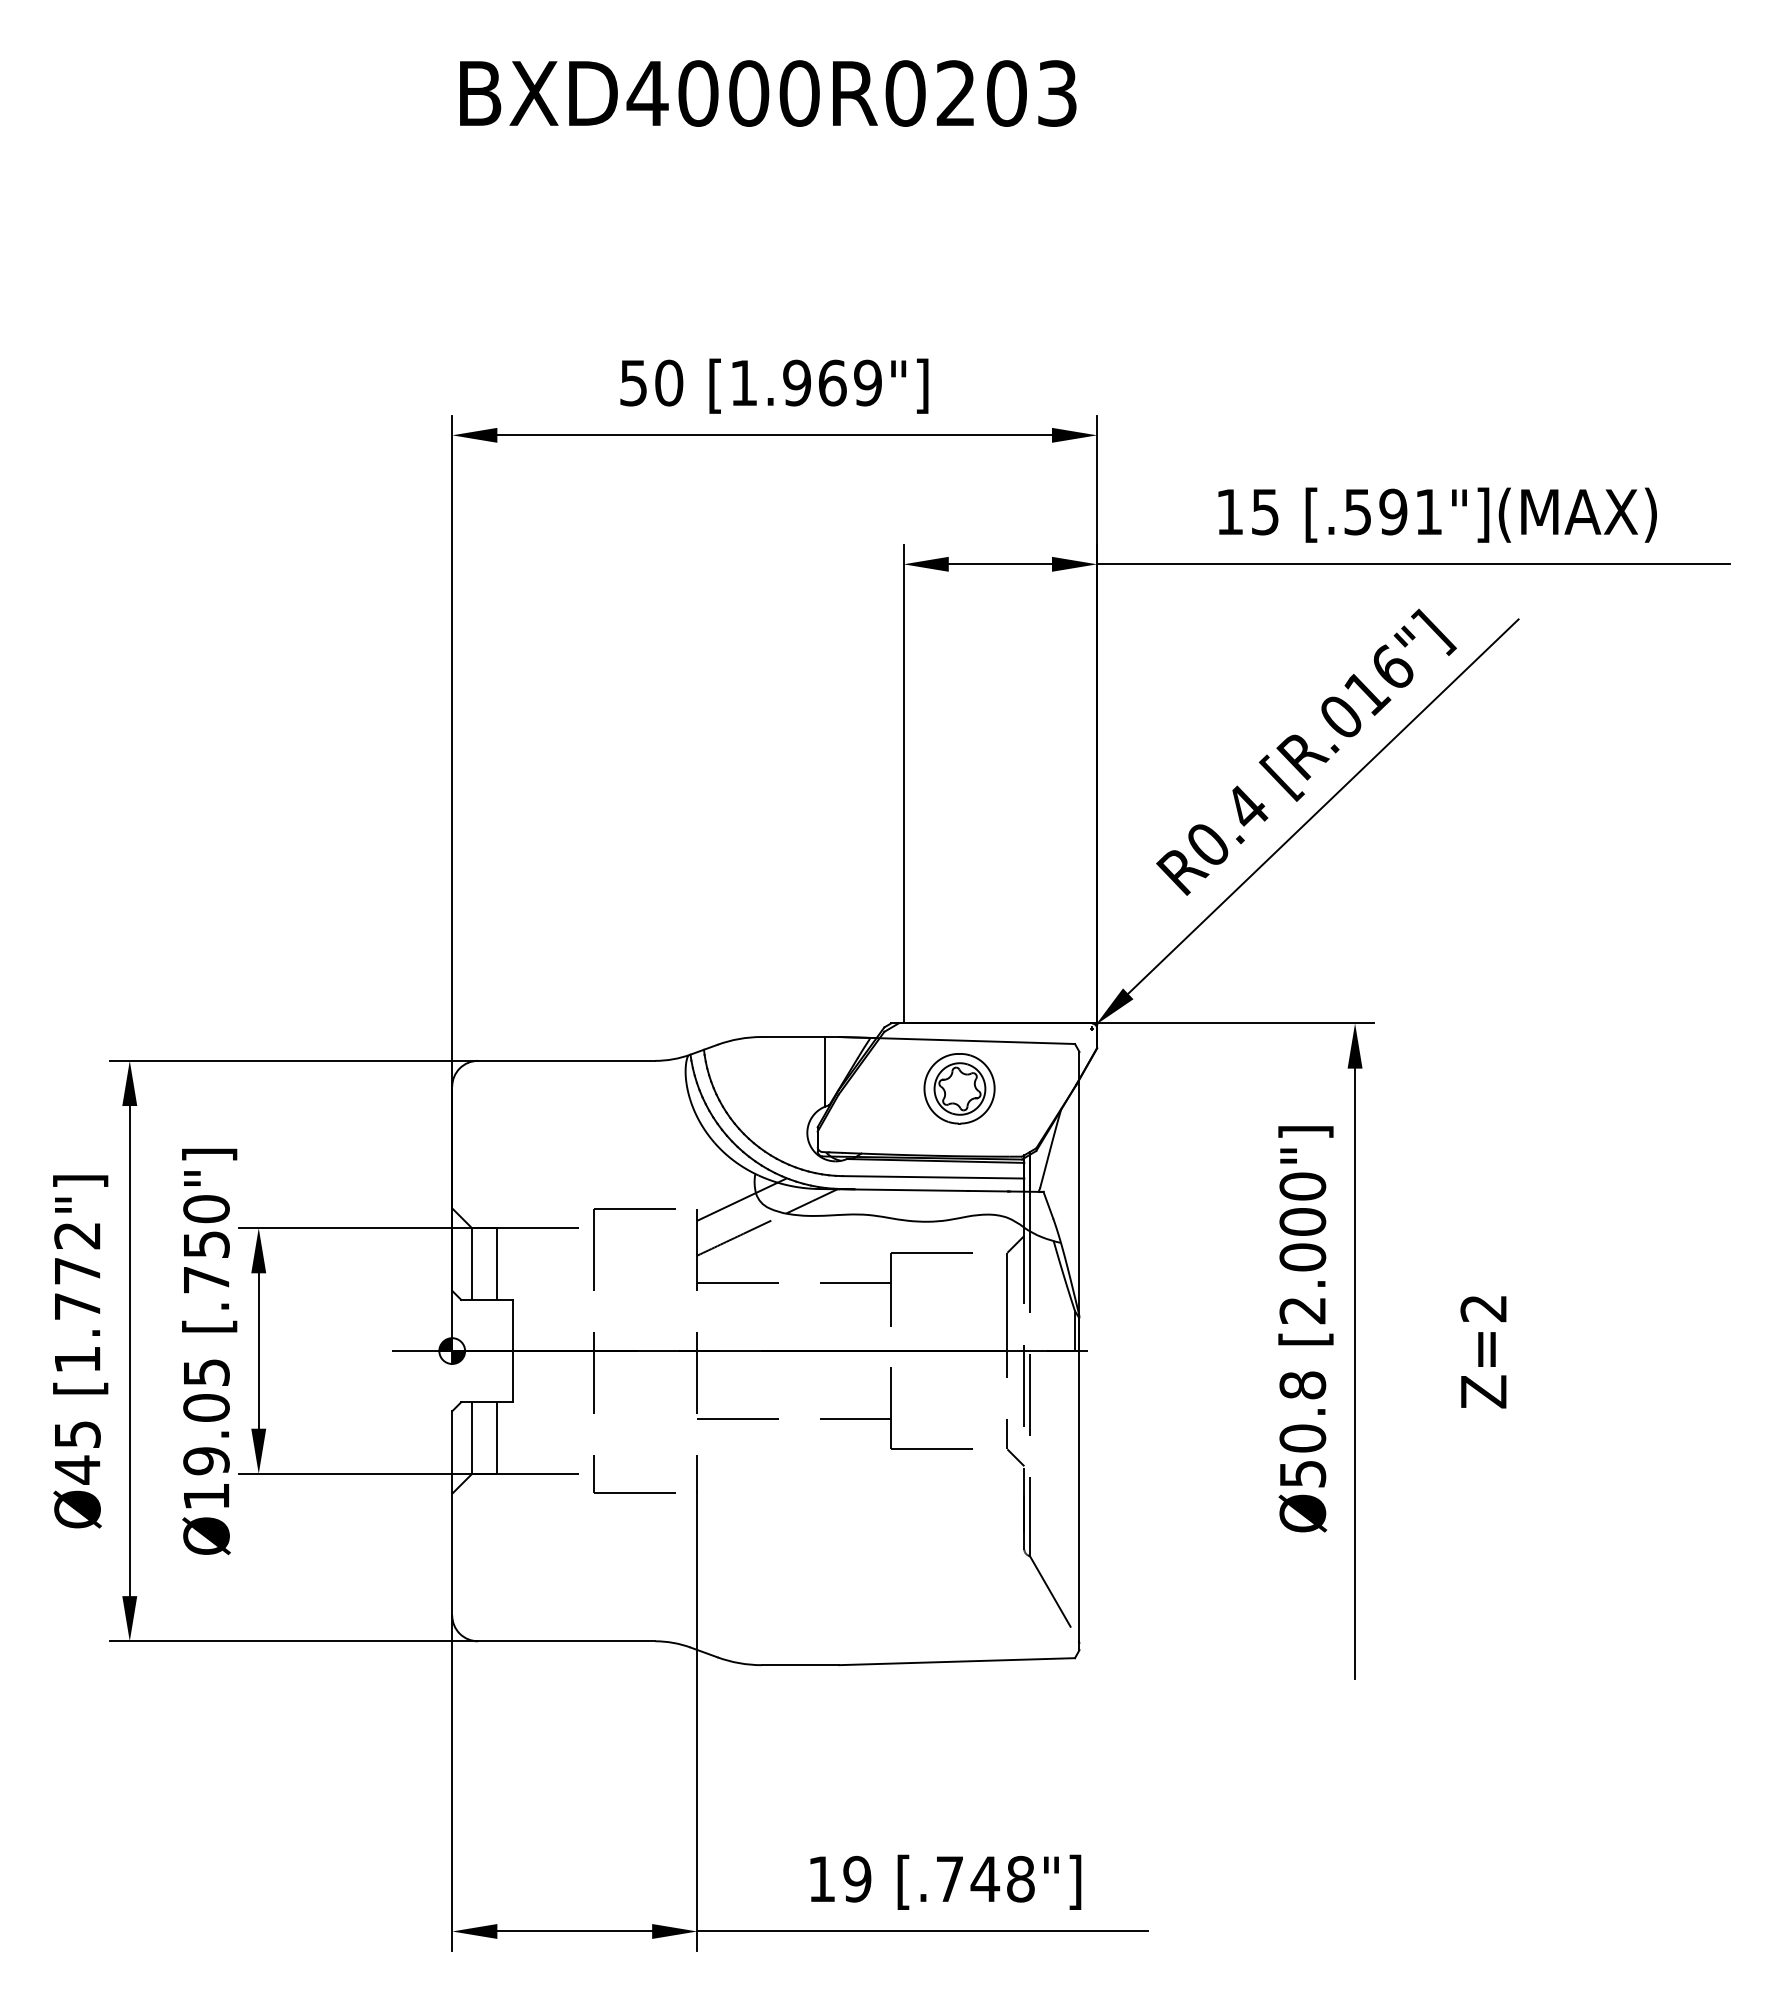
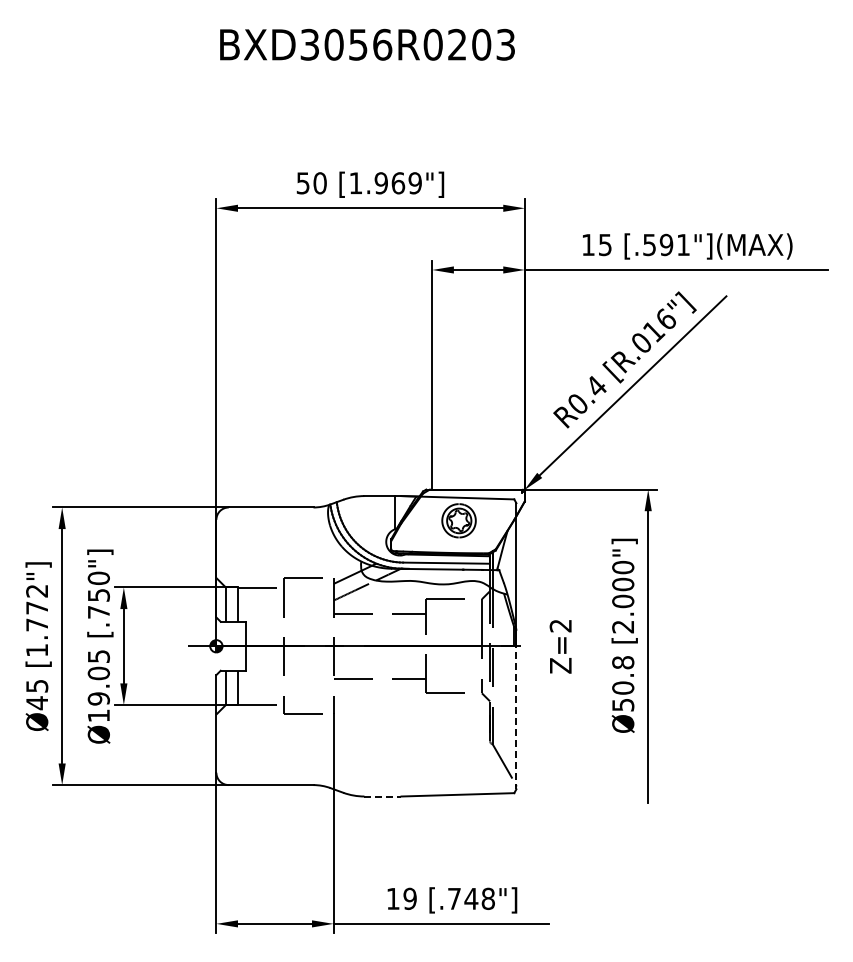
text: (722, 92) -> (345, 44), BXD4000R0203 -> BXD3056R0203
text: (1483, 1351) -> (560, 646), moved
line: (1079, 1483) -> (516, 709), solid -> dashed
line: (799, 1665) -> (382, 796), solid -> dashed

